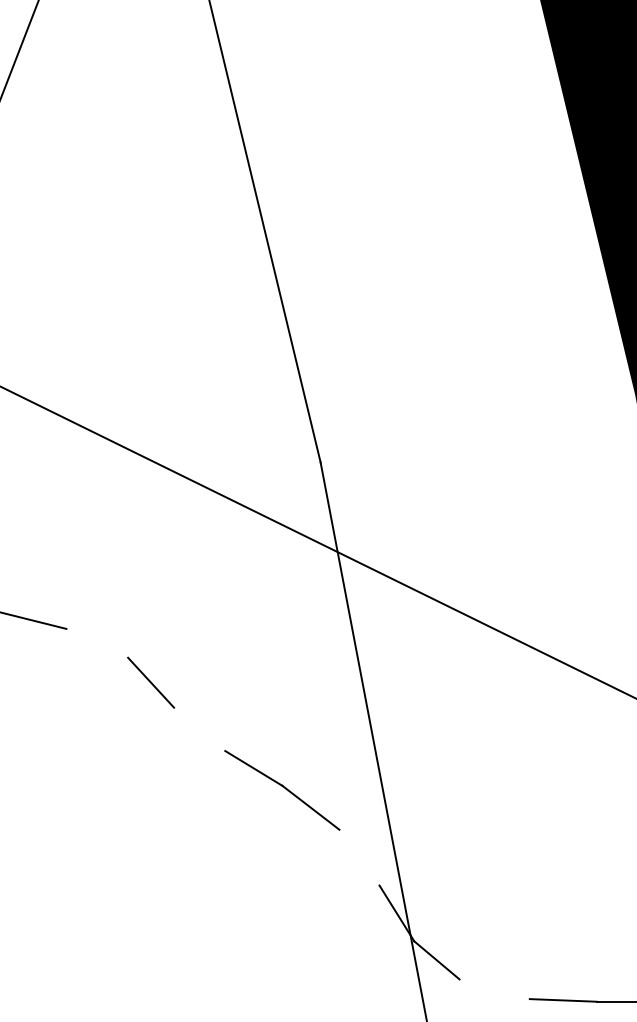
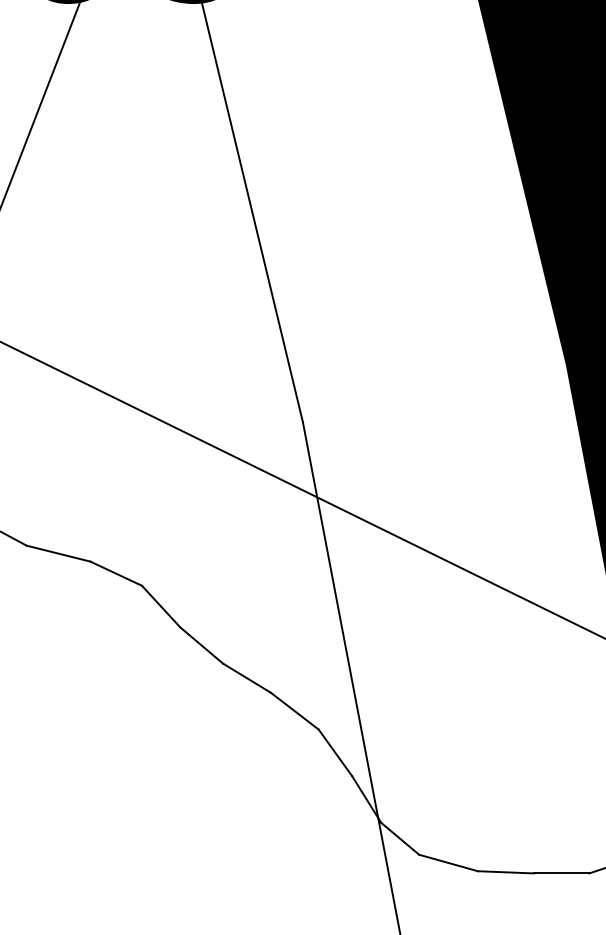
line: (96, 643) -> (115, 573), added
line: (199, 729) -> (201, 645), added
line: (359, 857) -> (335, 752), added
line: (494, 988) -> (448, 862), added

